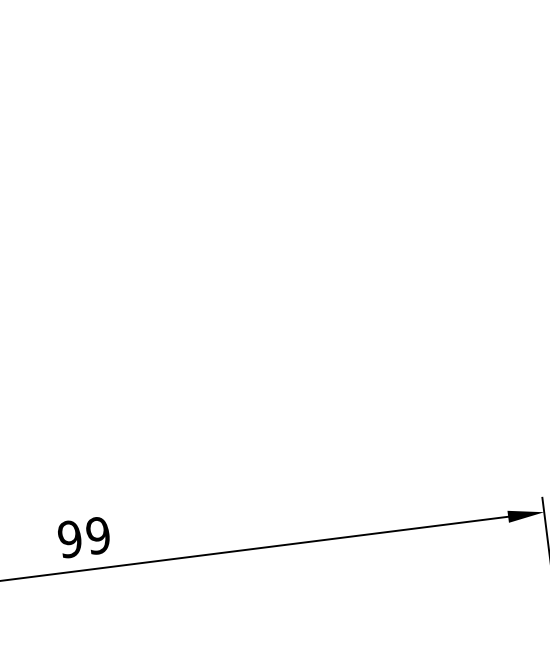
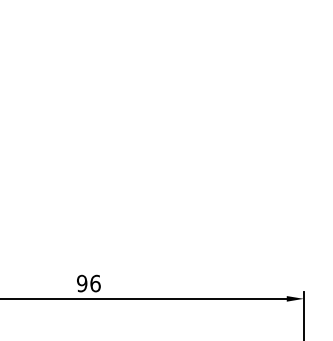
text: (98, 535) -> (95, 283), 99 -> 96

